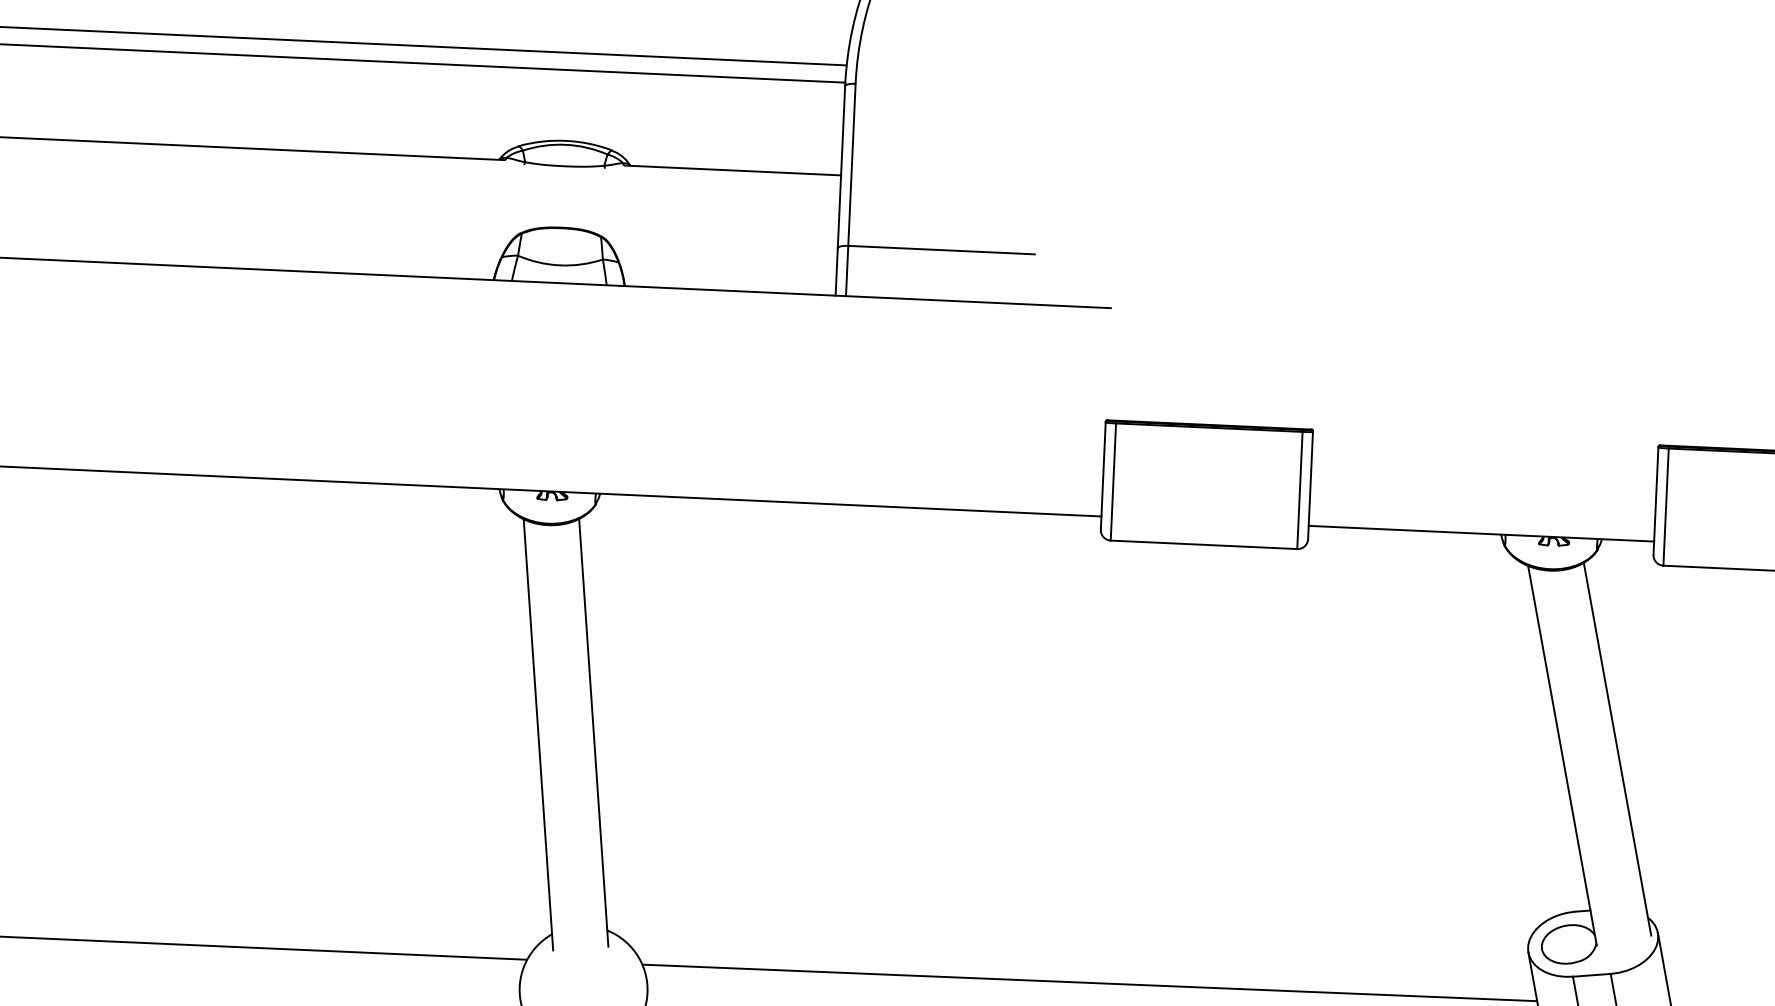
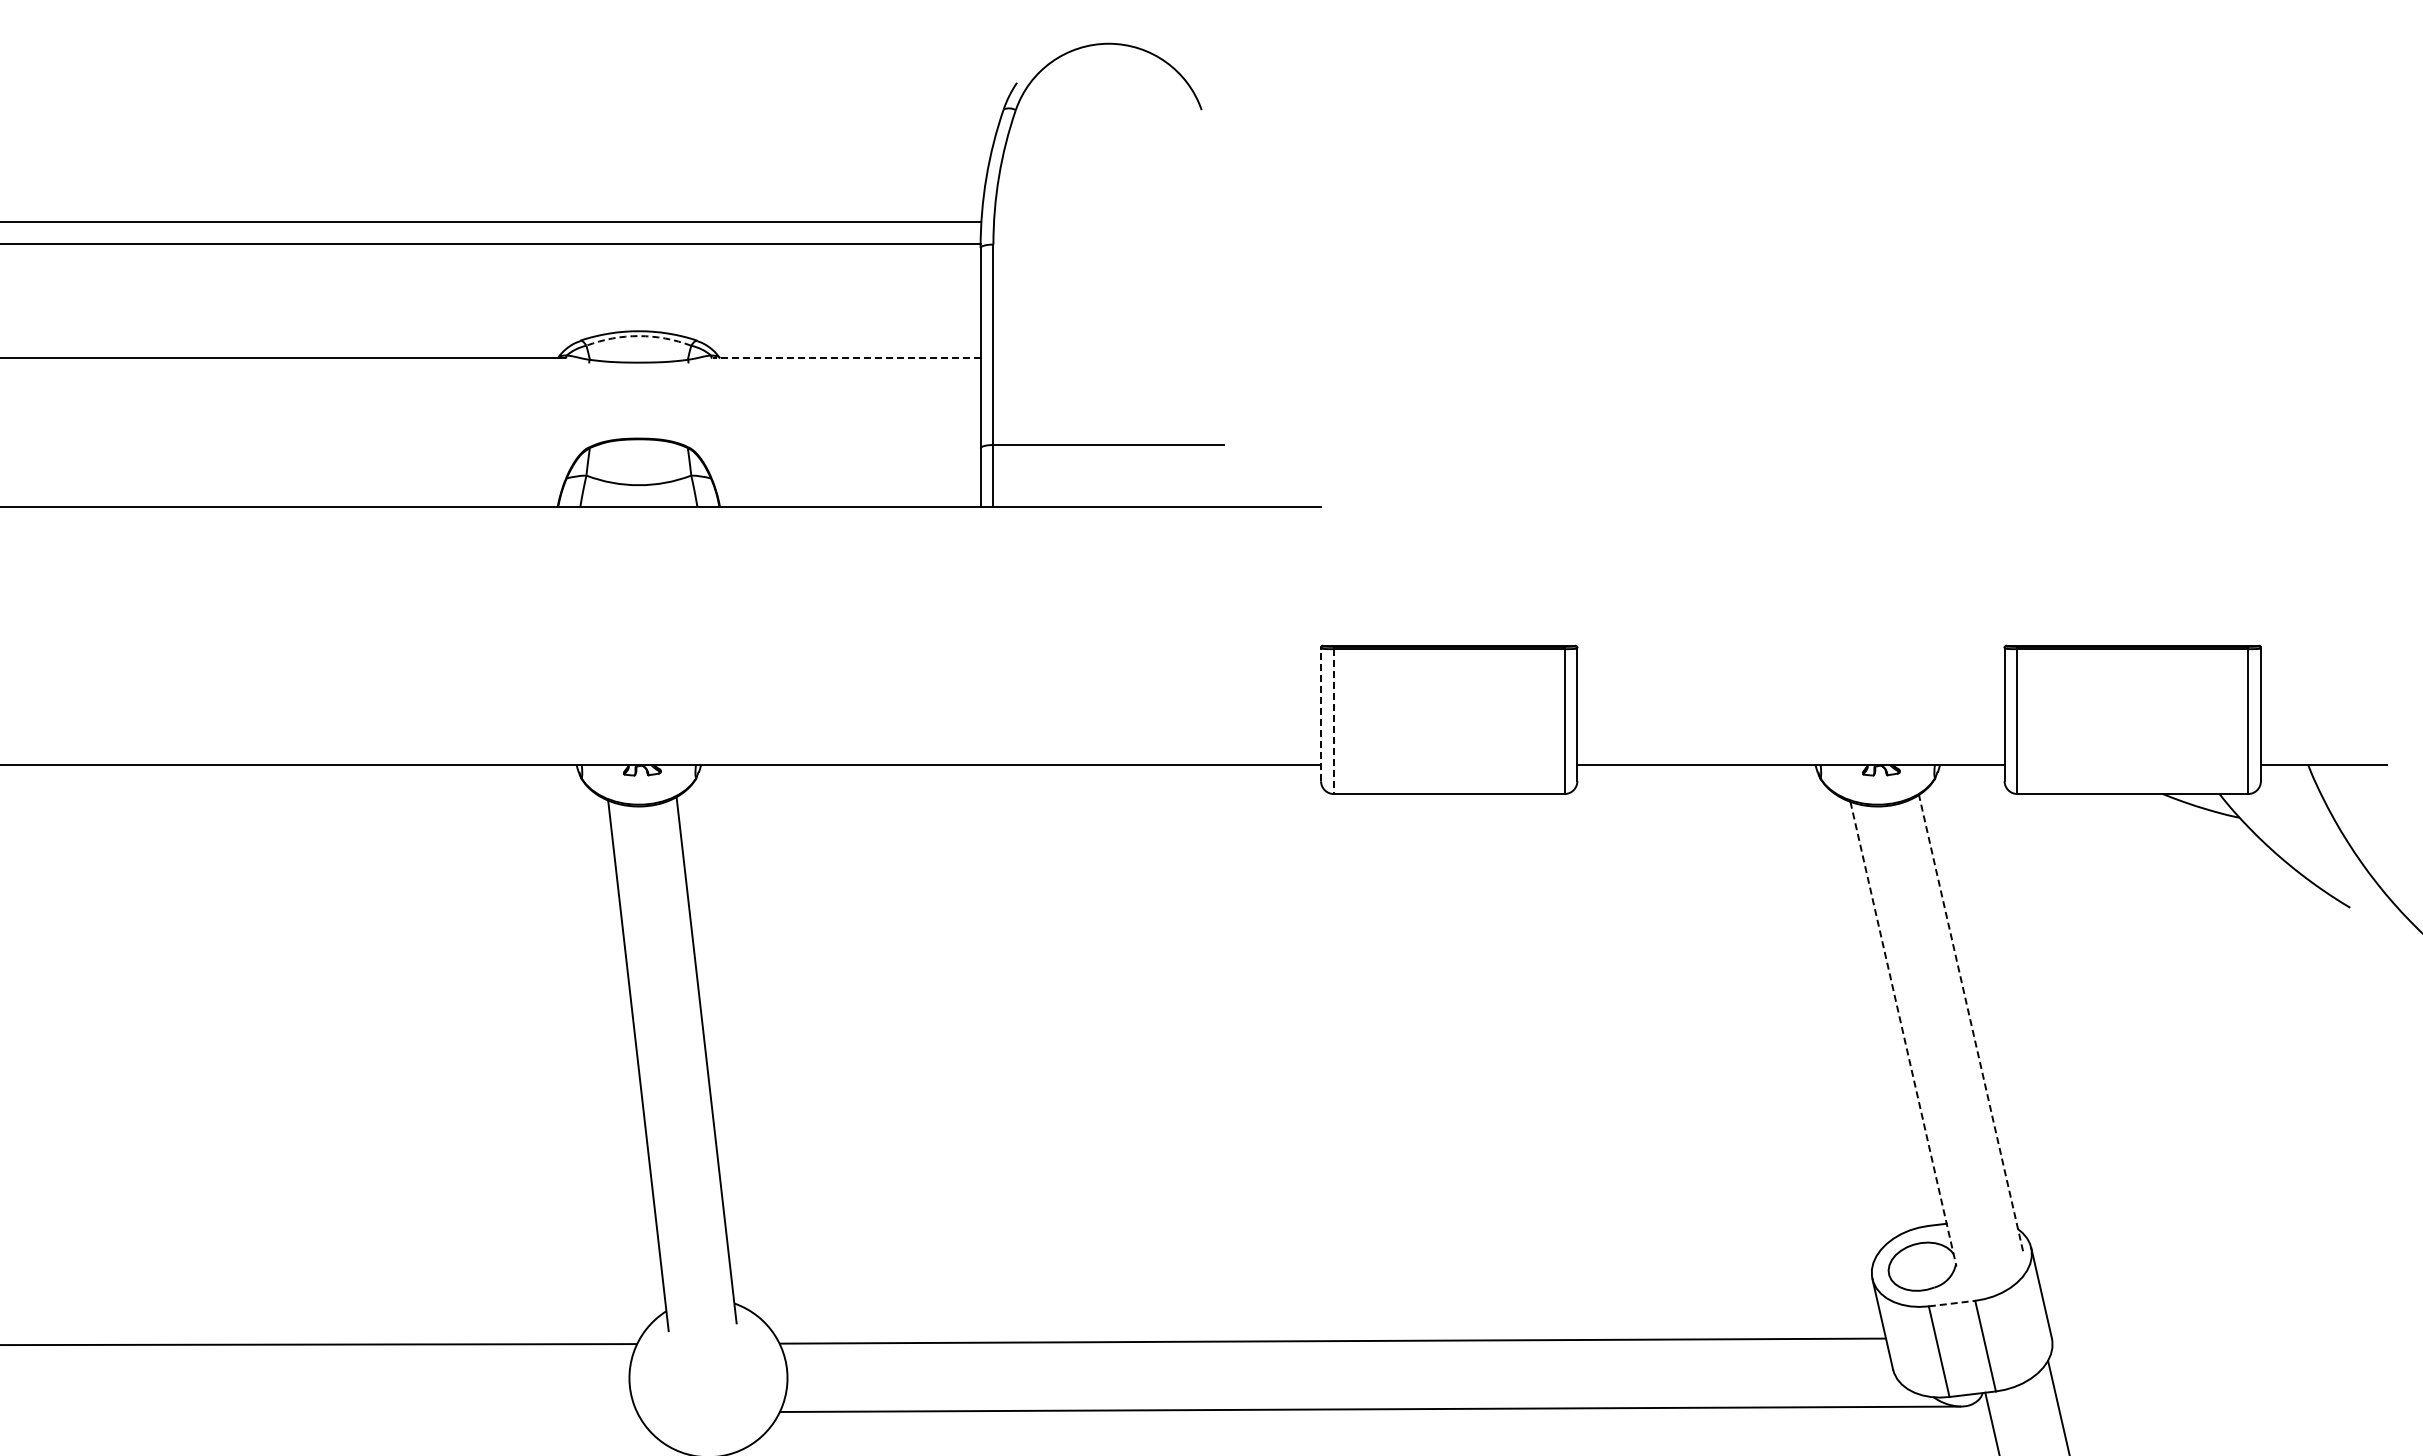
arc: (565, 145) -> (638, 336), solid -> dashed
line: (732, 170) -> (846, 358), solid -> dashed
line: (1103, 475) -> (1321, 714), solid -> dashed
line: (1113, 482) -> (1333, 722), solid -> dashed
line: (1617, 749) -> (1971, 1023), solid -> dashed
line: (1562, 755) -> (1903, 1034), solid -> dashed
line: (1592, 975) -> (1952, 1303), solid -> dashed

